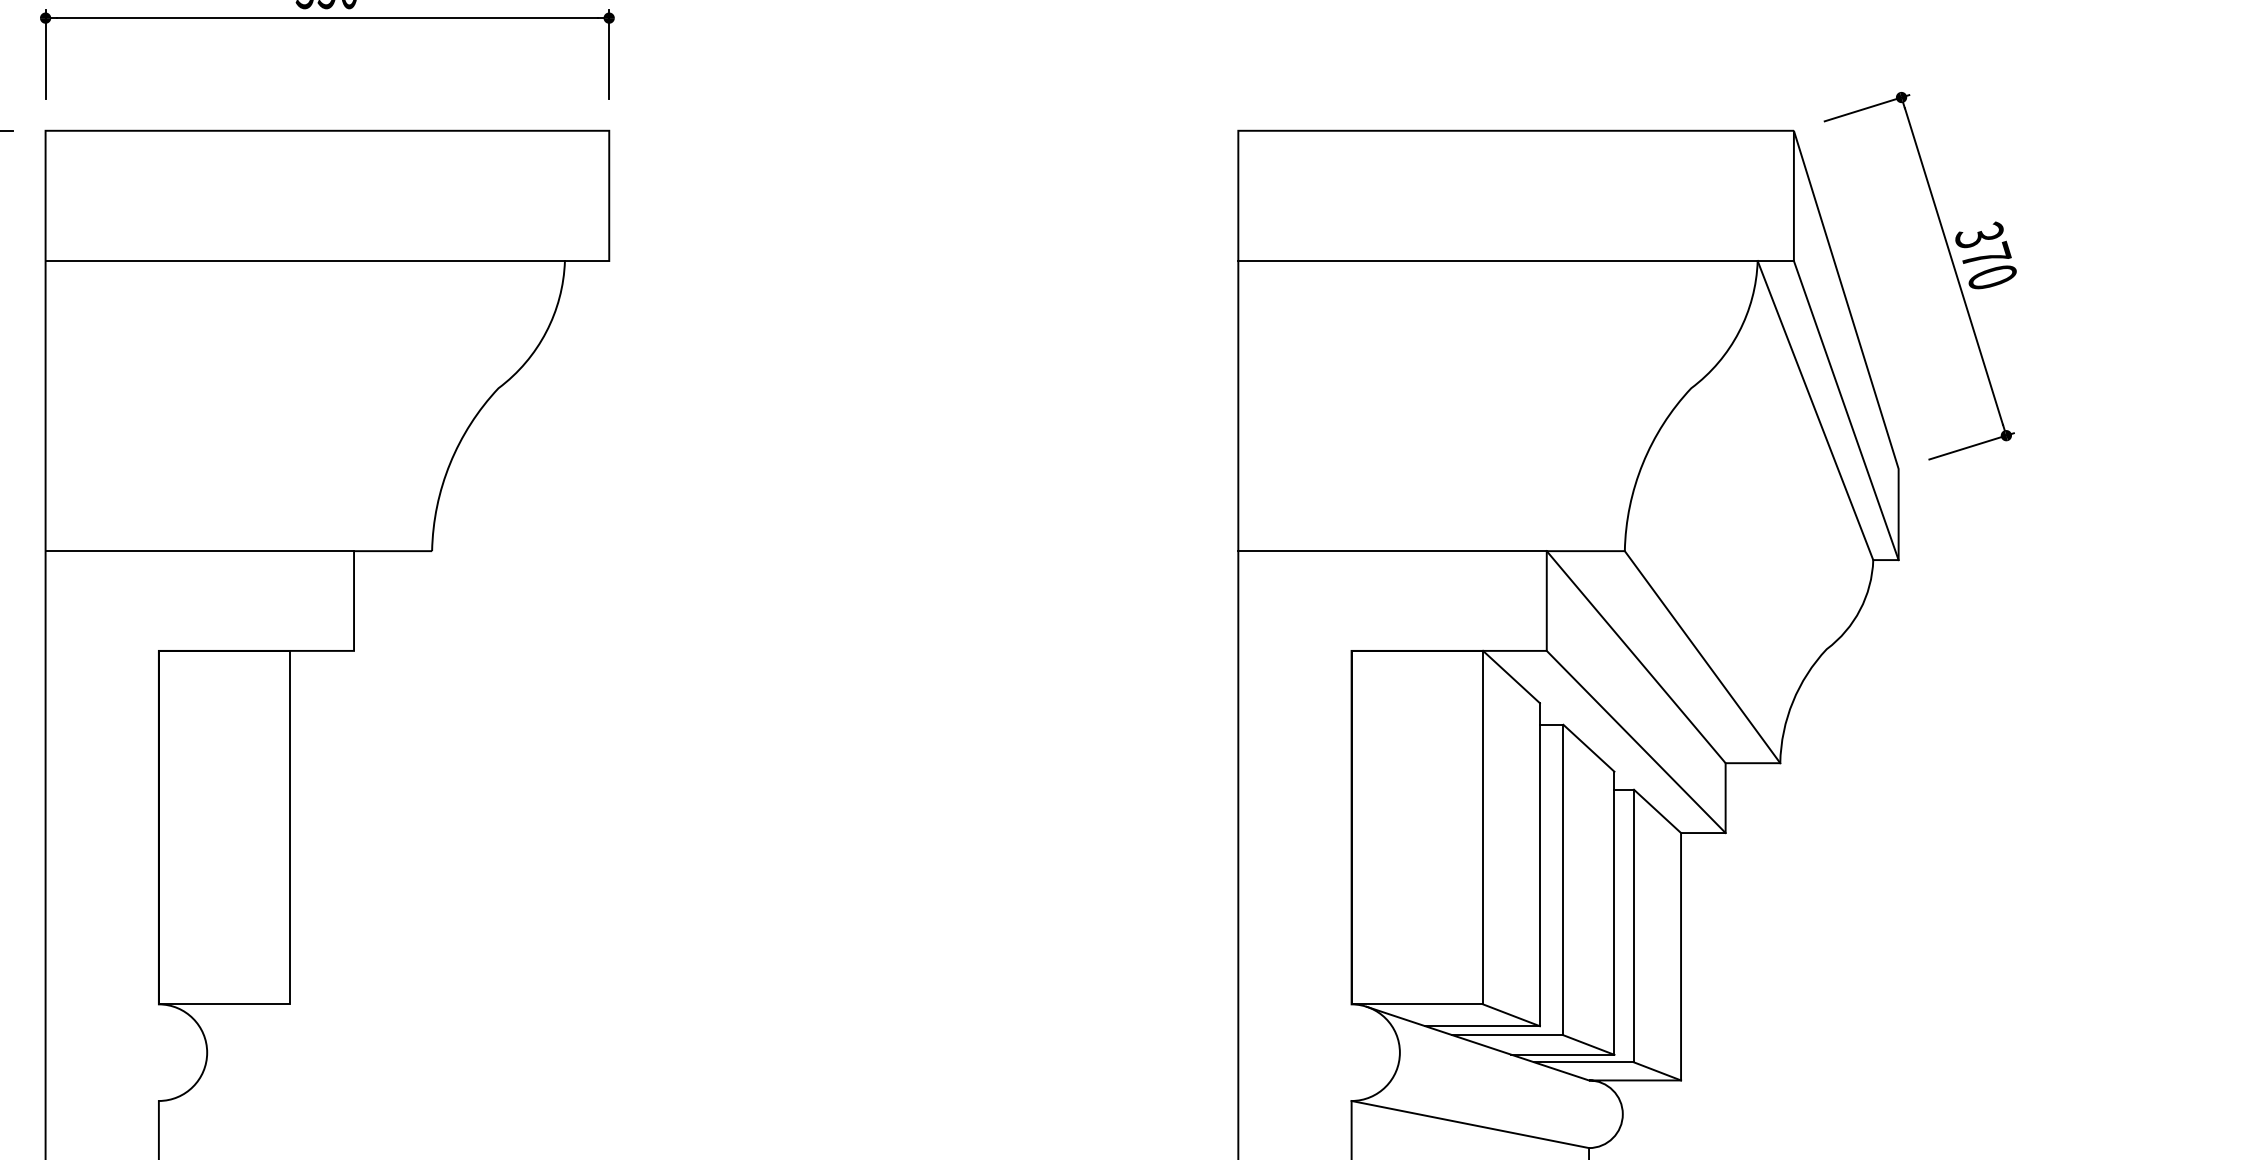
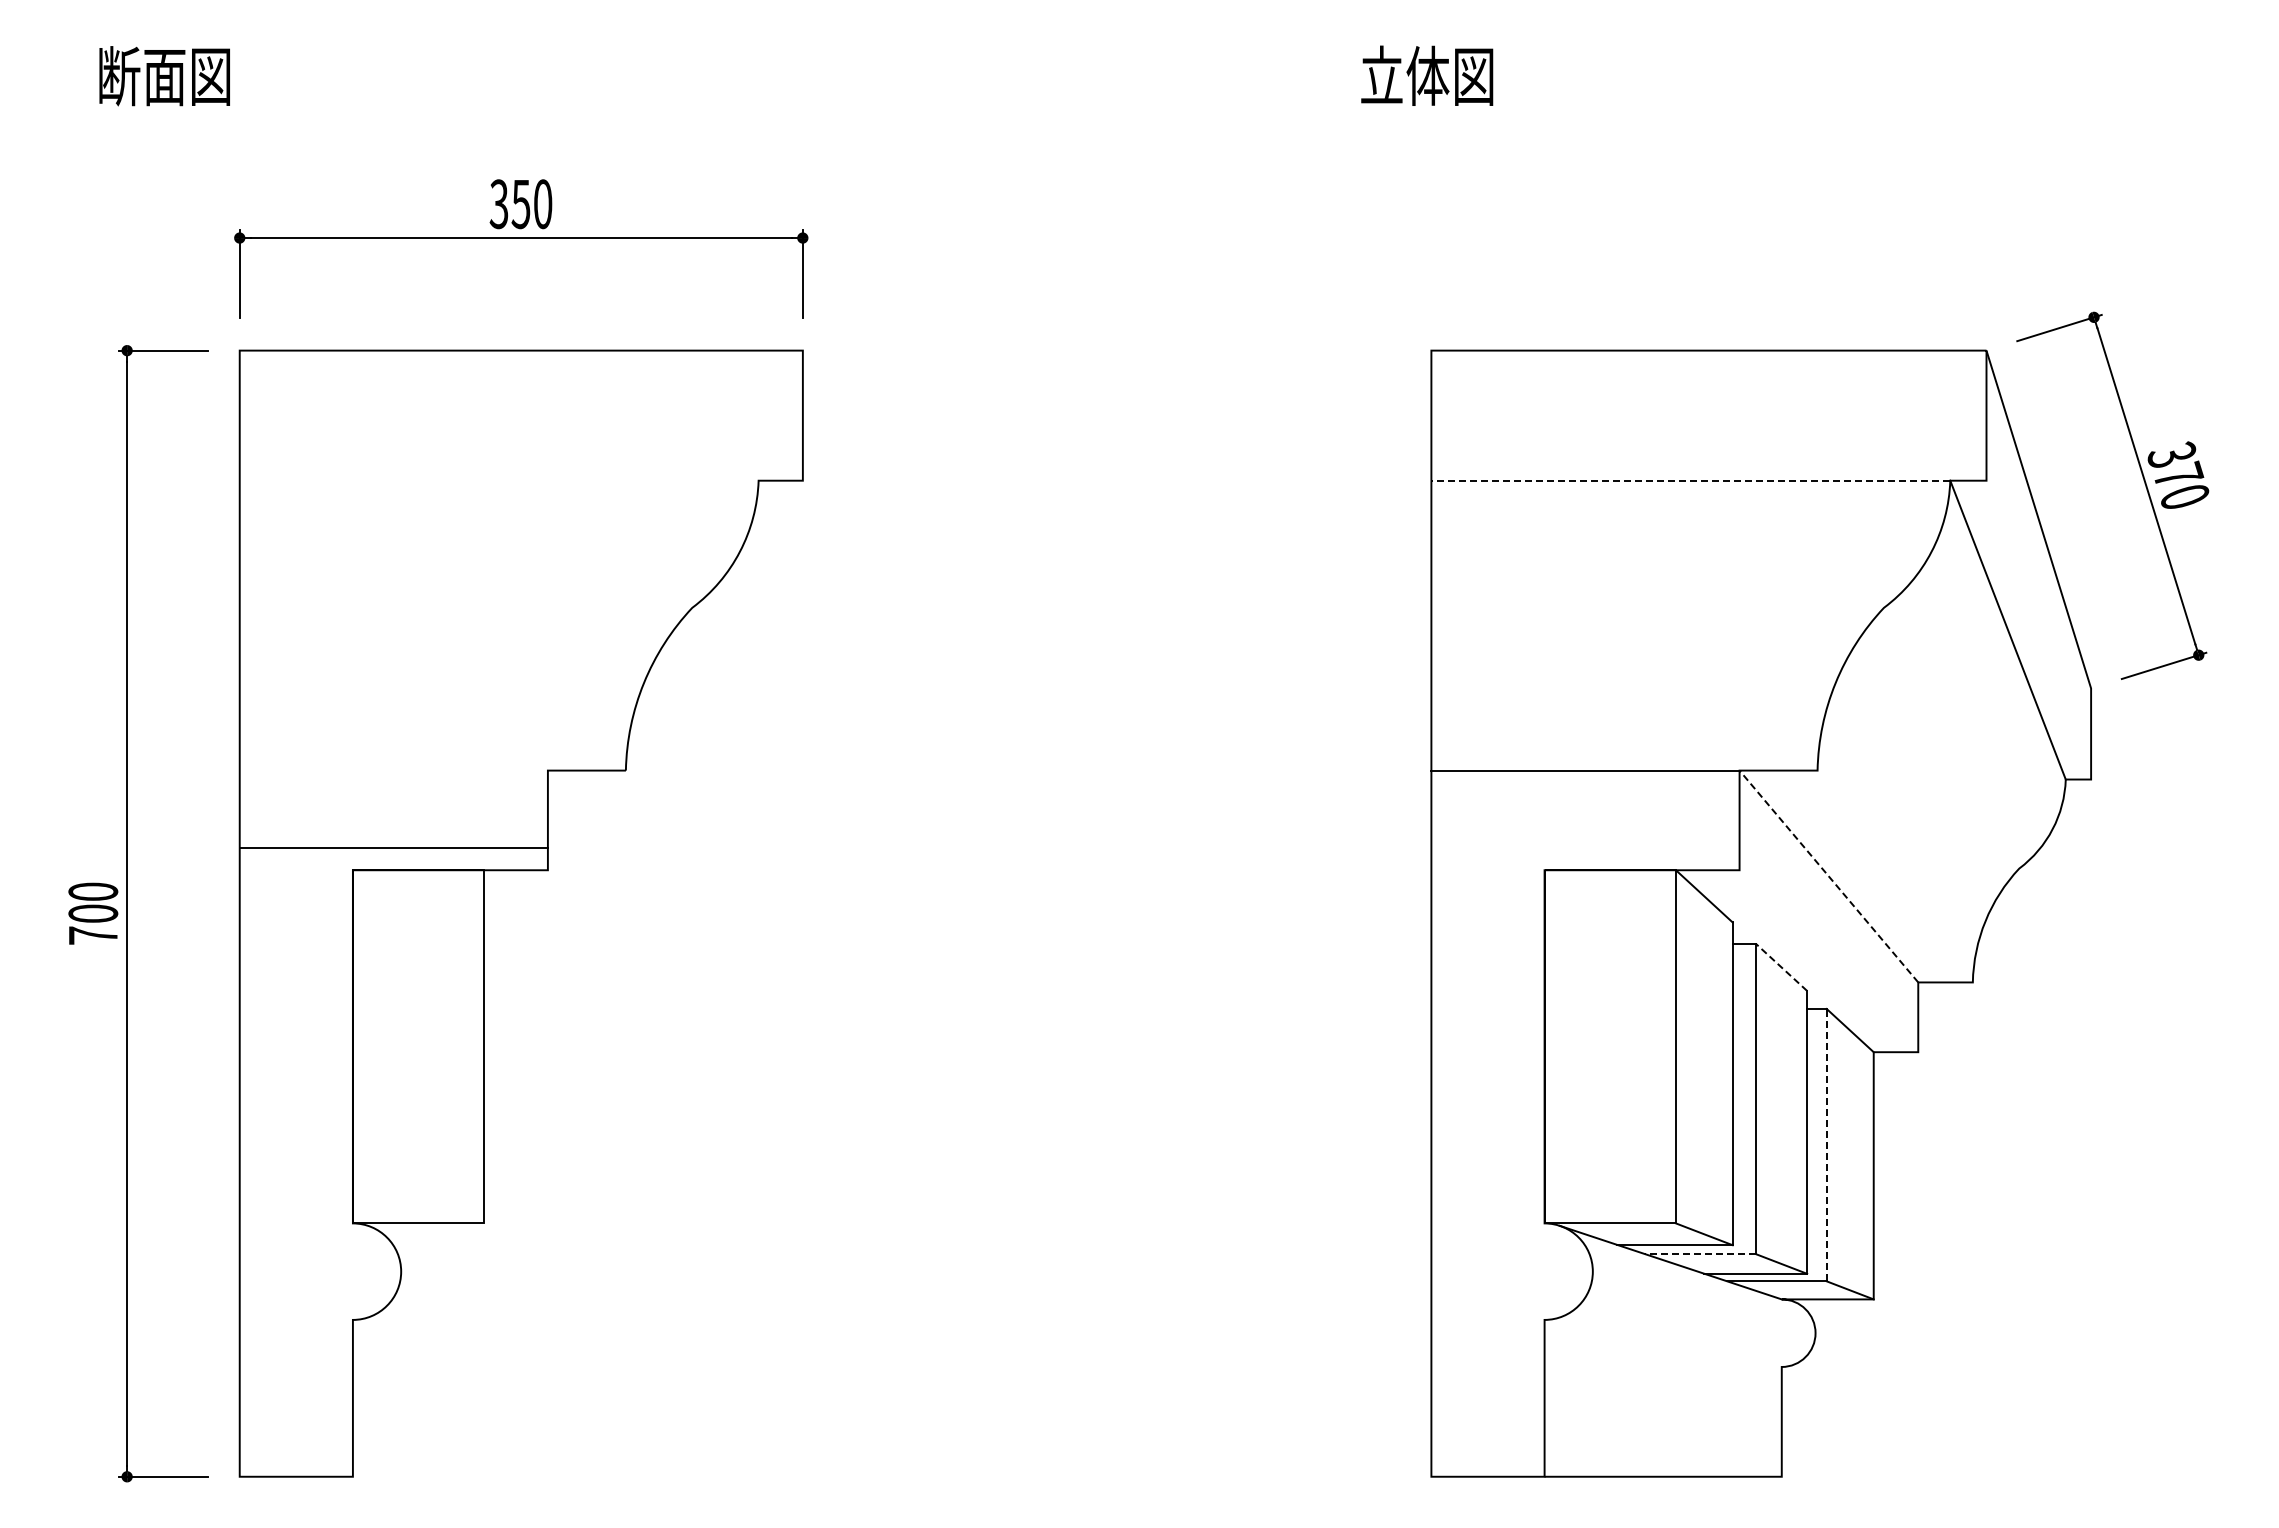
line: (304, 260) -> (498, 480), removed
line: (1497, 260) -> (1690, 480), solid -> dashed
line: (1845, 409) -> (2038, 629), removed
line: (199, 551) -> (393, 847), moved
line: (1635, 657) -> (1828, 876), solid -> dashed
line: (1701, 657) -> (1894, 876), removed
line: (1635, 742) -> (1828, 961), removed
line: (1588, 748) -> (1781, 967), solid -> dashed
line: (1633, 925) -> (1826, 1144), solid -> dashed
line: (1507, 1035) -> (1700, 1254), solid -> dashed
line: (1469, 1123) -> (1662, 1342), removed

